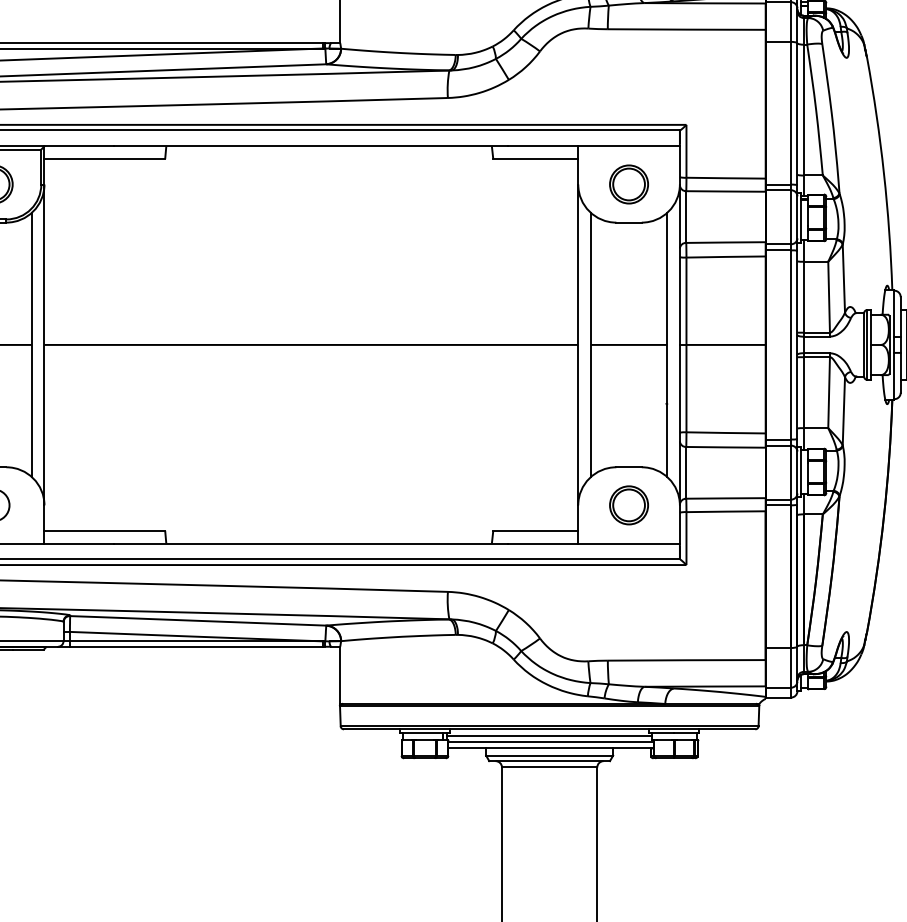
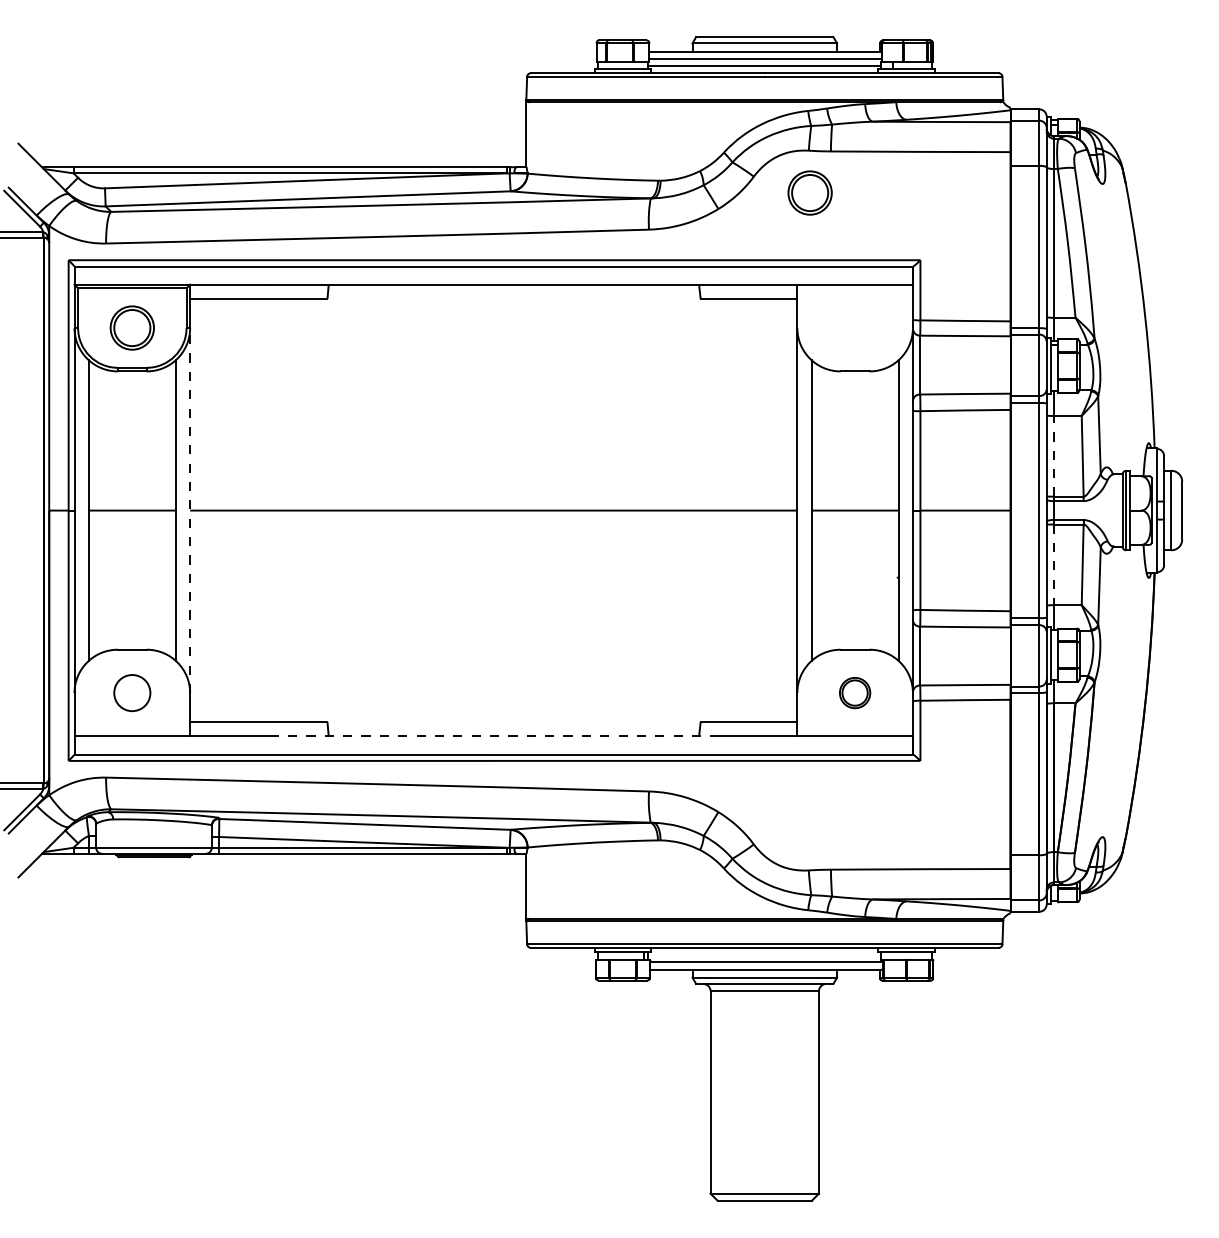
part: (628, 184) -> (809, 192), moved
line: (803, 296) -> (1053, 455), solid -> dashed
line: (44, 344) -> (190, 510), solid -> dashed
line: (803, 393) -> (1053, 565), solid -> dashed
part: (628, 504) -> (854, 692), size x0.7
line: (312, 543) -> (494, 736), solid -> dashed
line: (549, 736) -> (764, 955), removed

